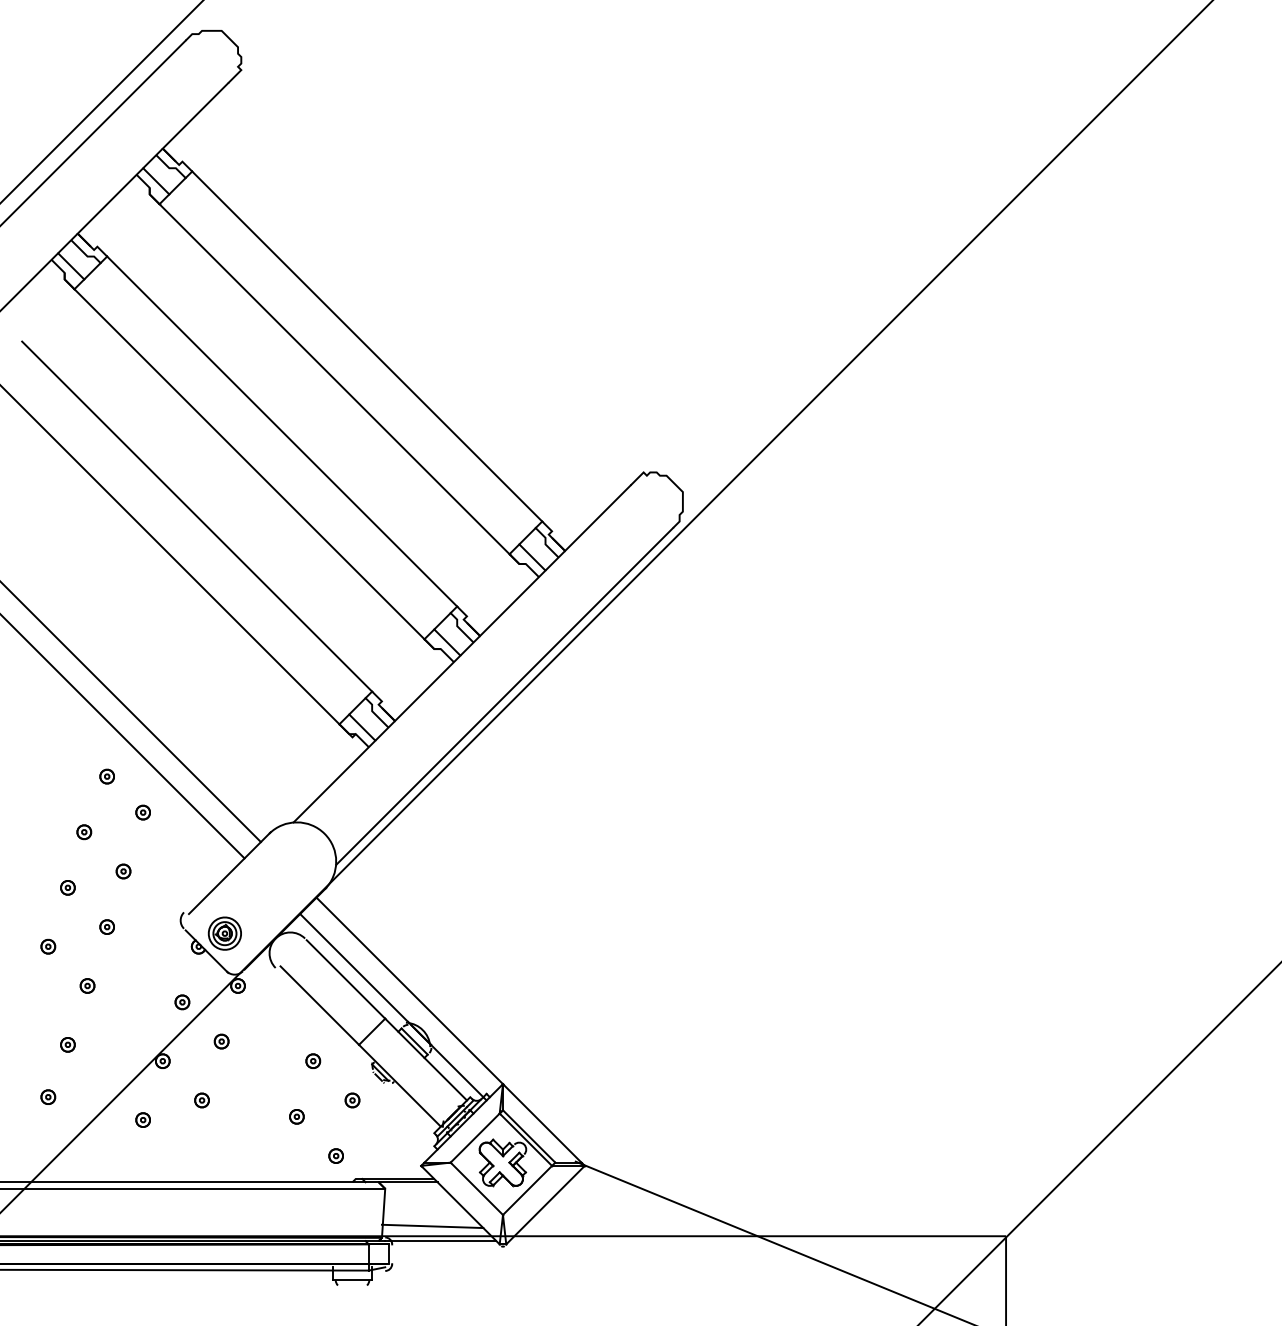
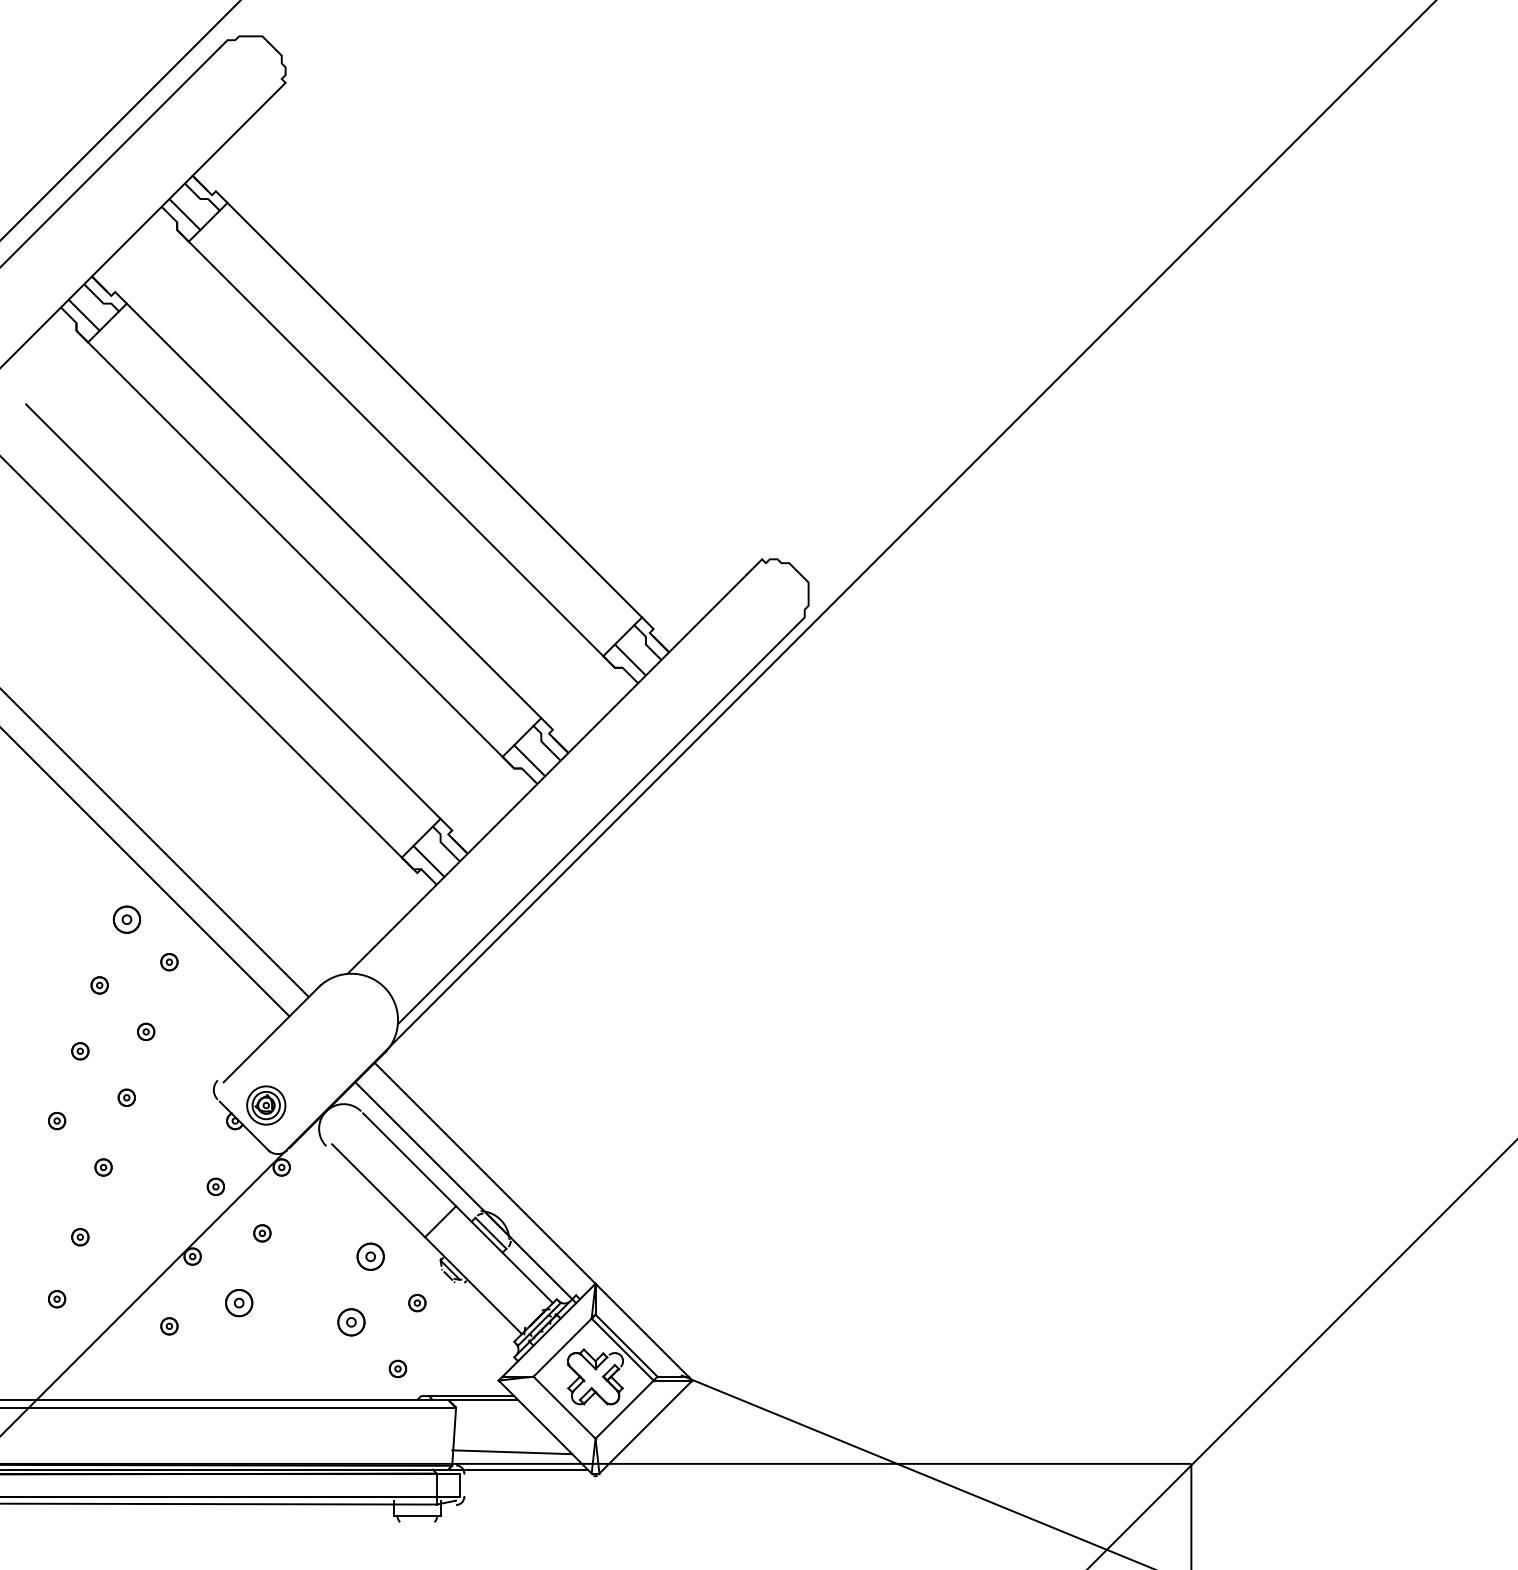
part: (106, 776) -> (125, 919), size x1.6
part: (313, 1060) -> (371, 1255), size x1.6
part: (201, 1100) -> (238, 1303), size x1.6
part: (296, 1116) -> (351, 1322), size x1.6

